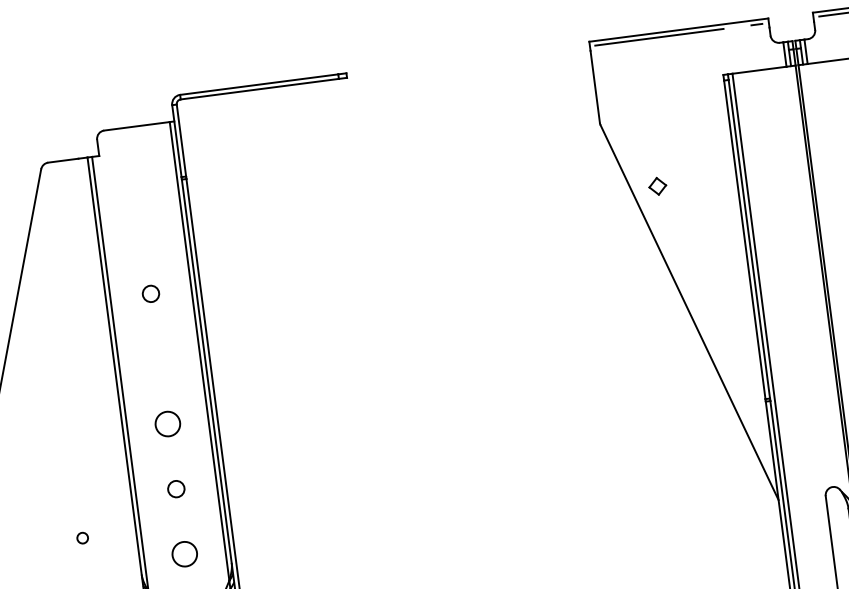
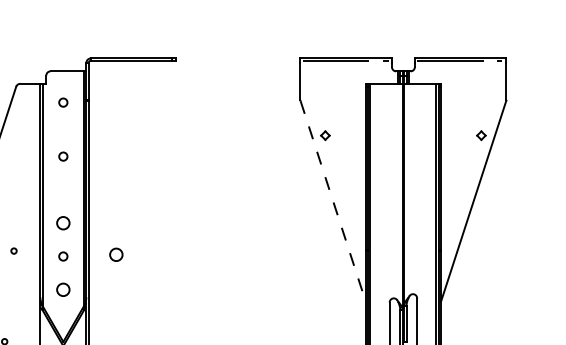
circle: (137, 188) -> (63, 102), added
line: (690, 313) -> (333, 201), solid -> dashed
circle: (279, 471) -> (116, 254), added
circle: (81, 537) -> (13, 250), moved

